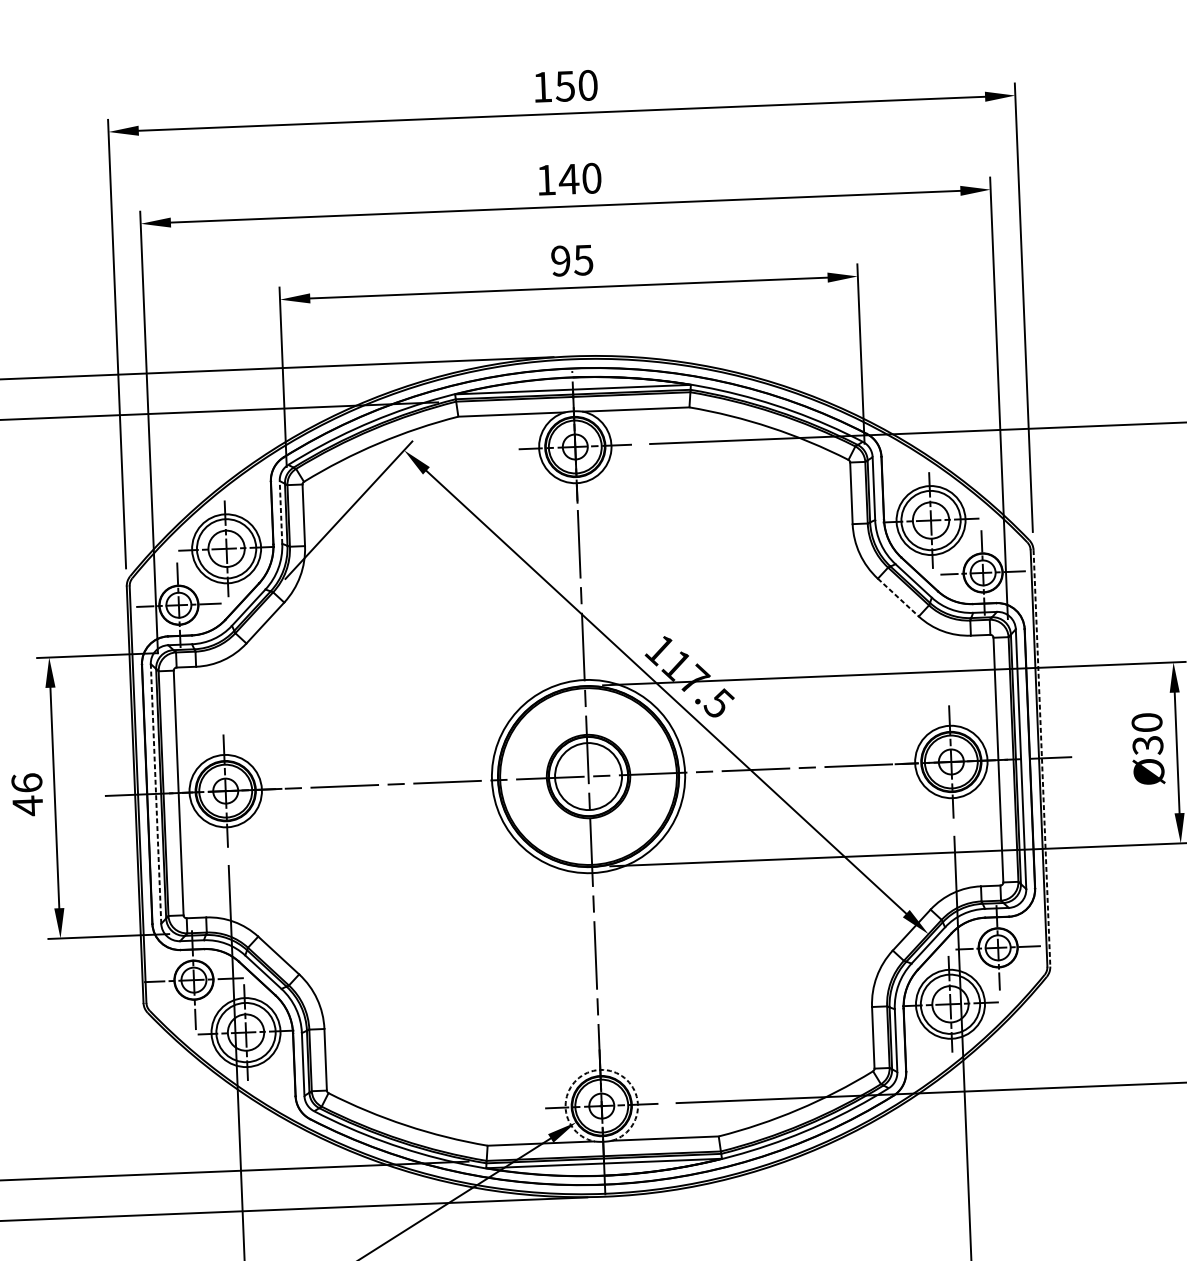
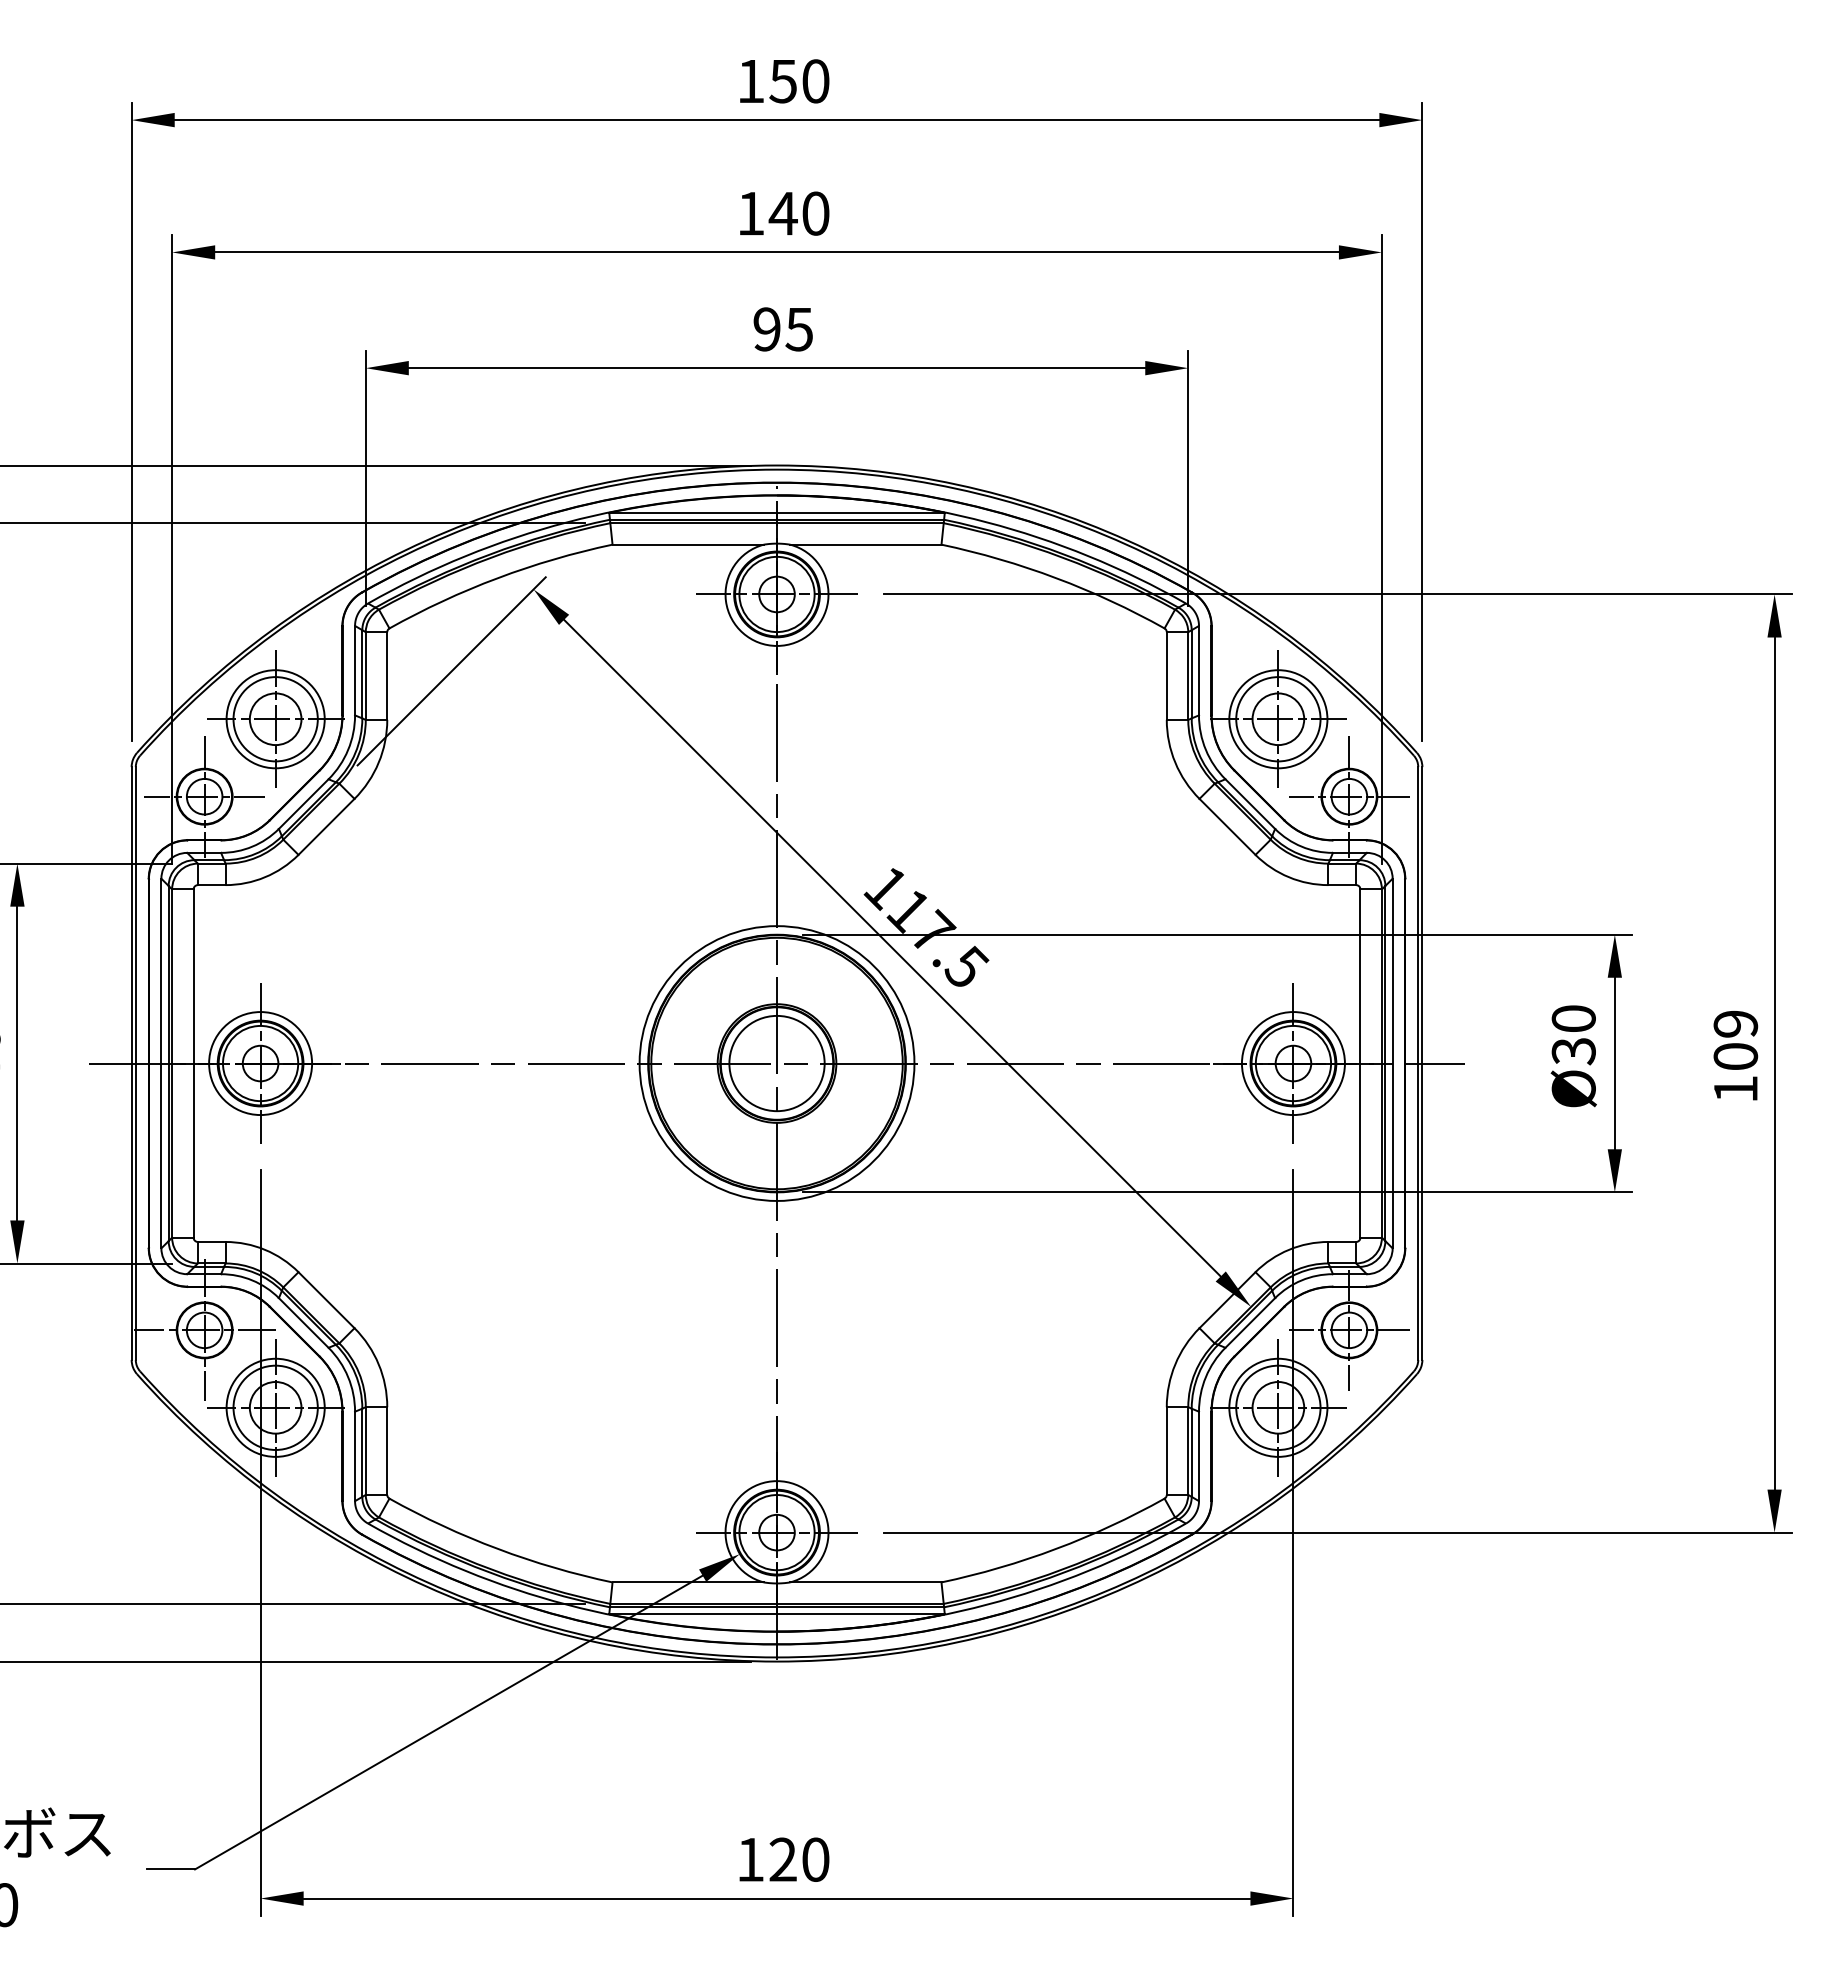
line: (281, 512) -> (355, 670), dashed -> solid
line: (898, 597) -> (1227, 826), dashed -> solid
line: (1042, 759) -> (1422, 1064), dashed -> solid
line: (156, 793) -> (161, 1063), dashed -> solid
arc: (600, 1070) -> (777, 1481), dashed -> solid

